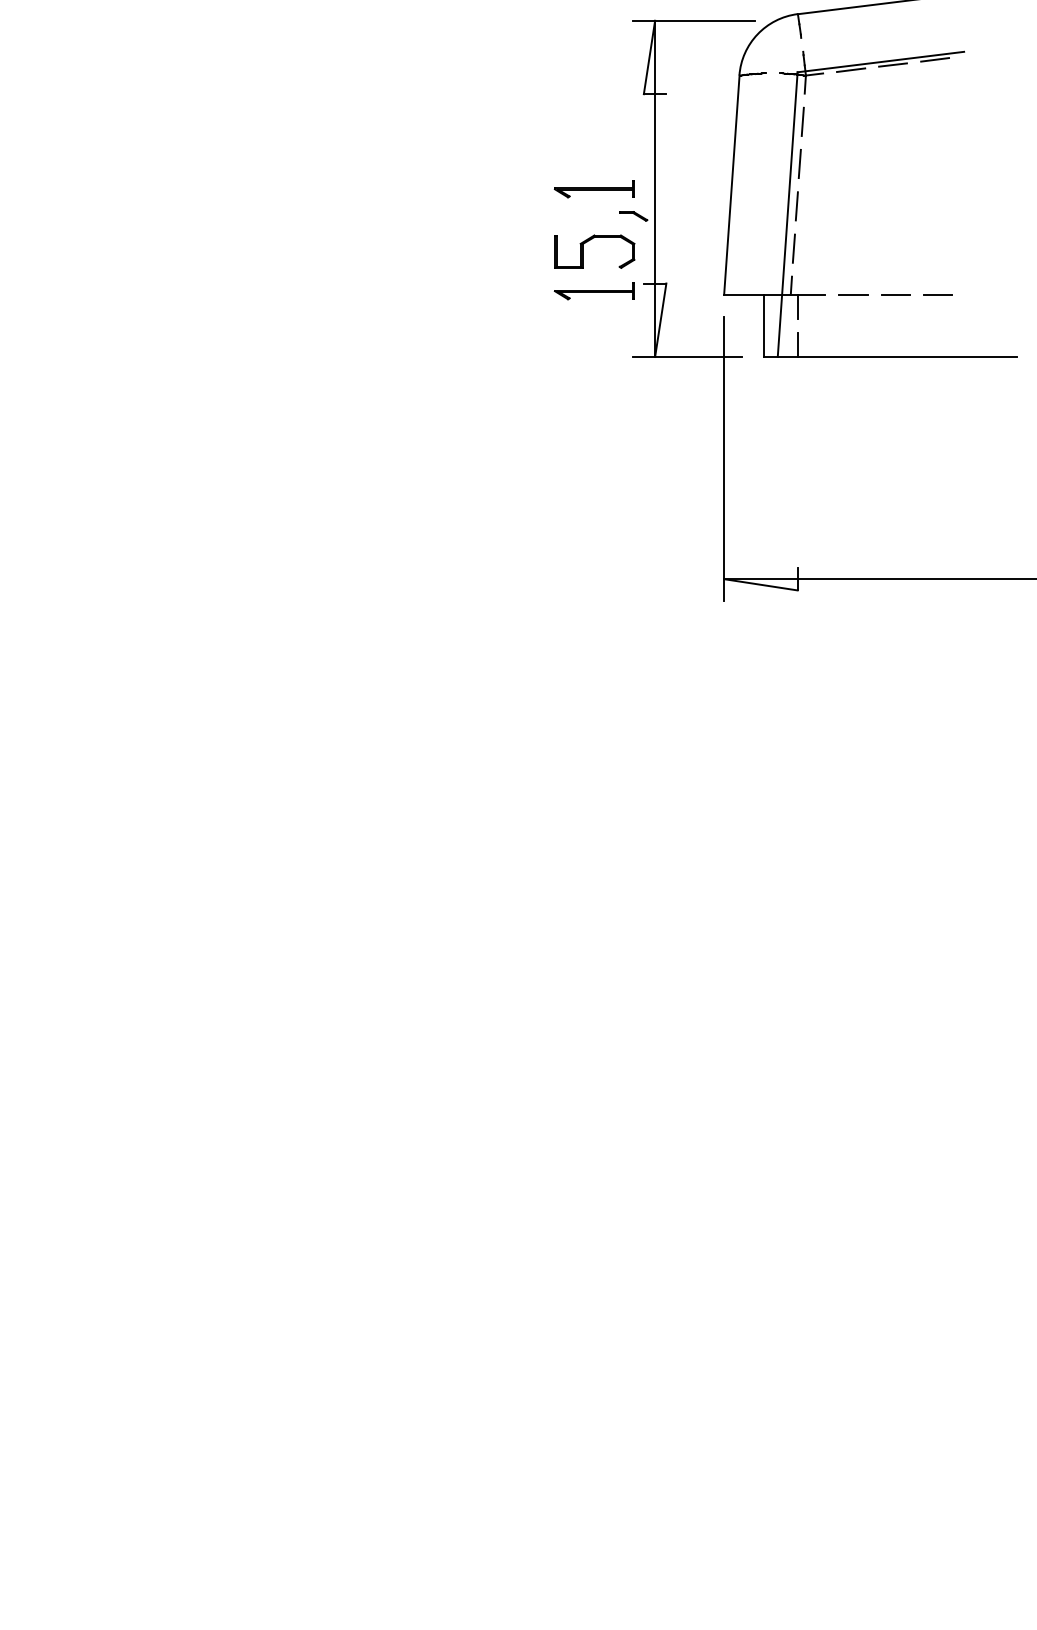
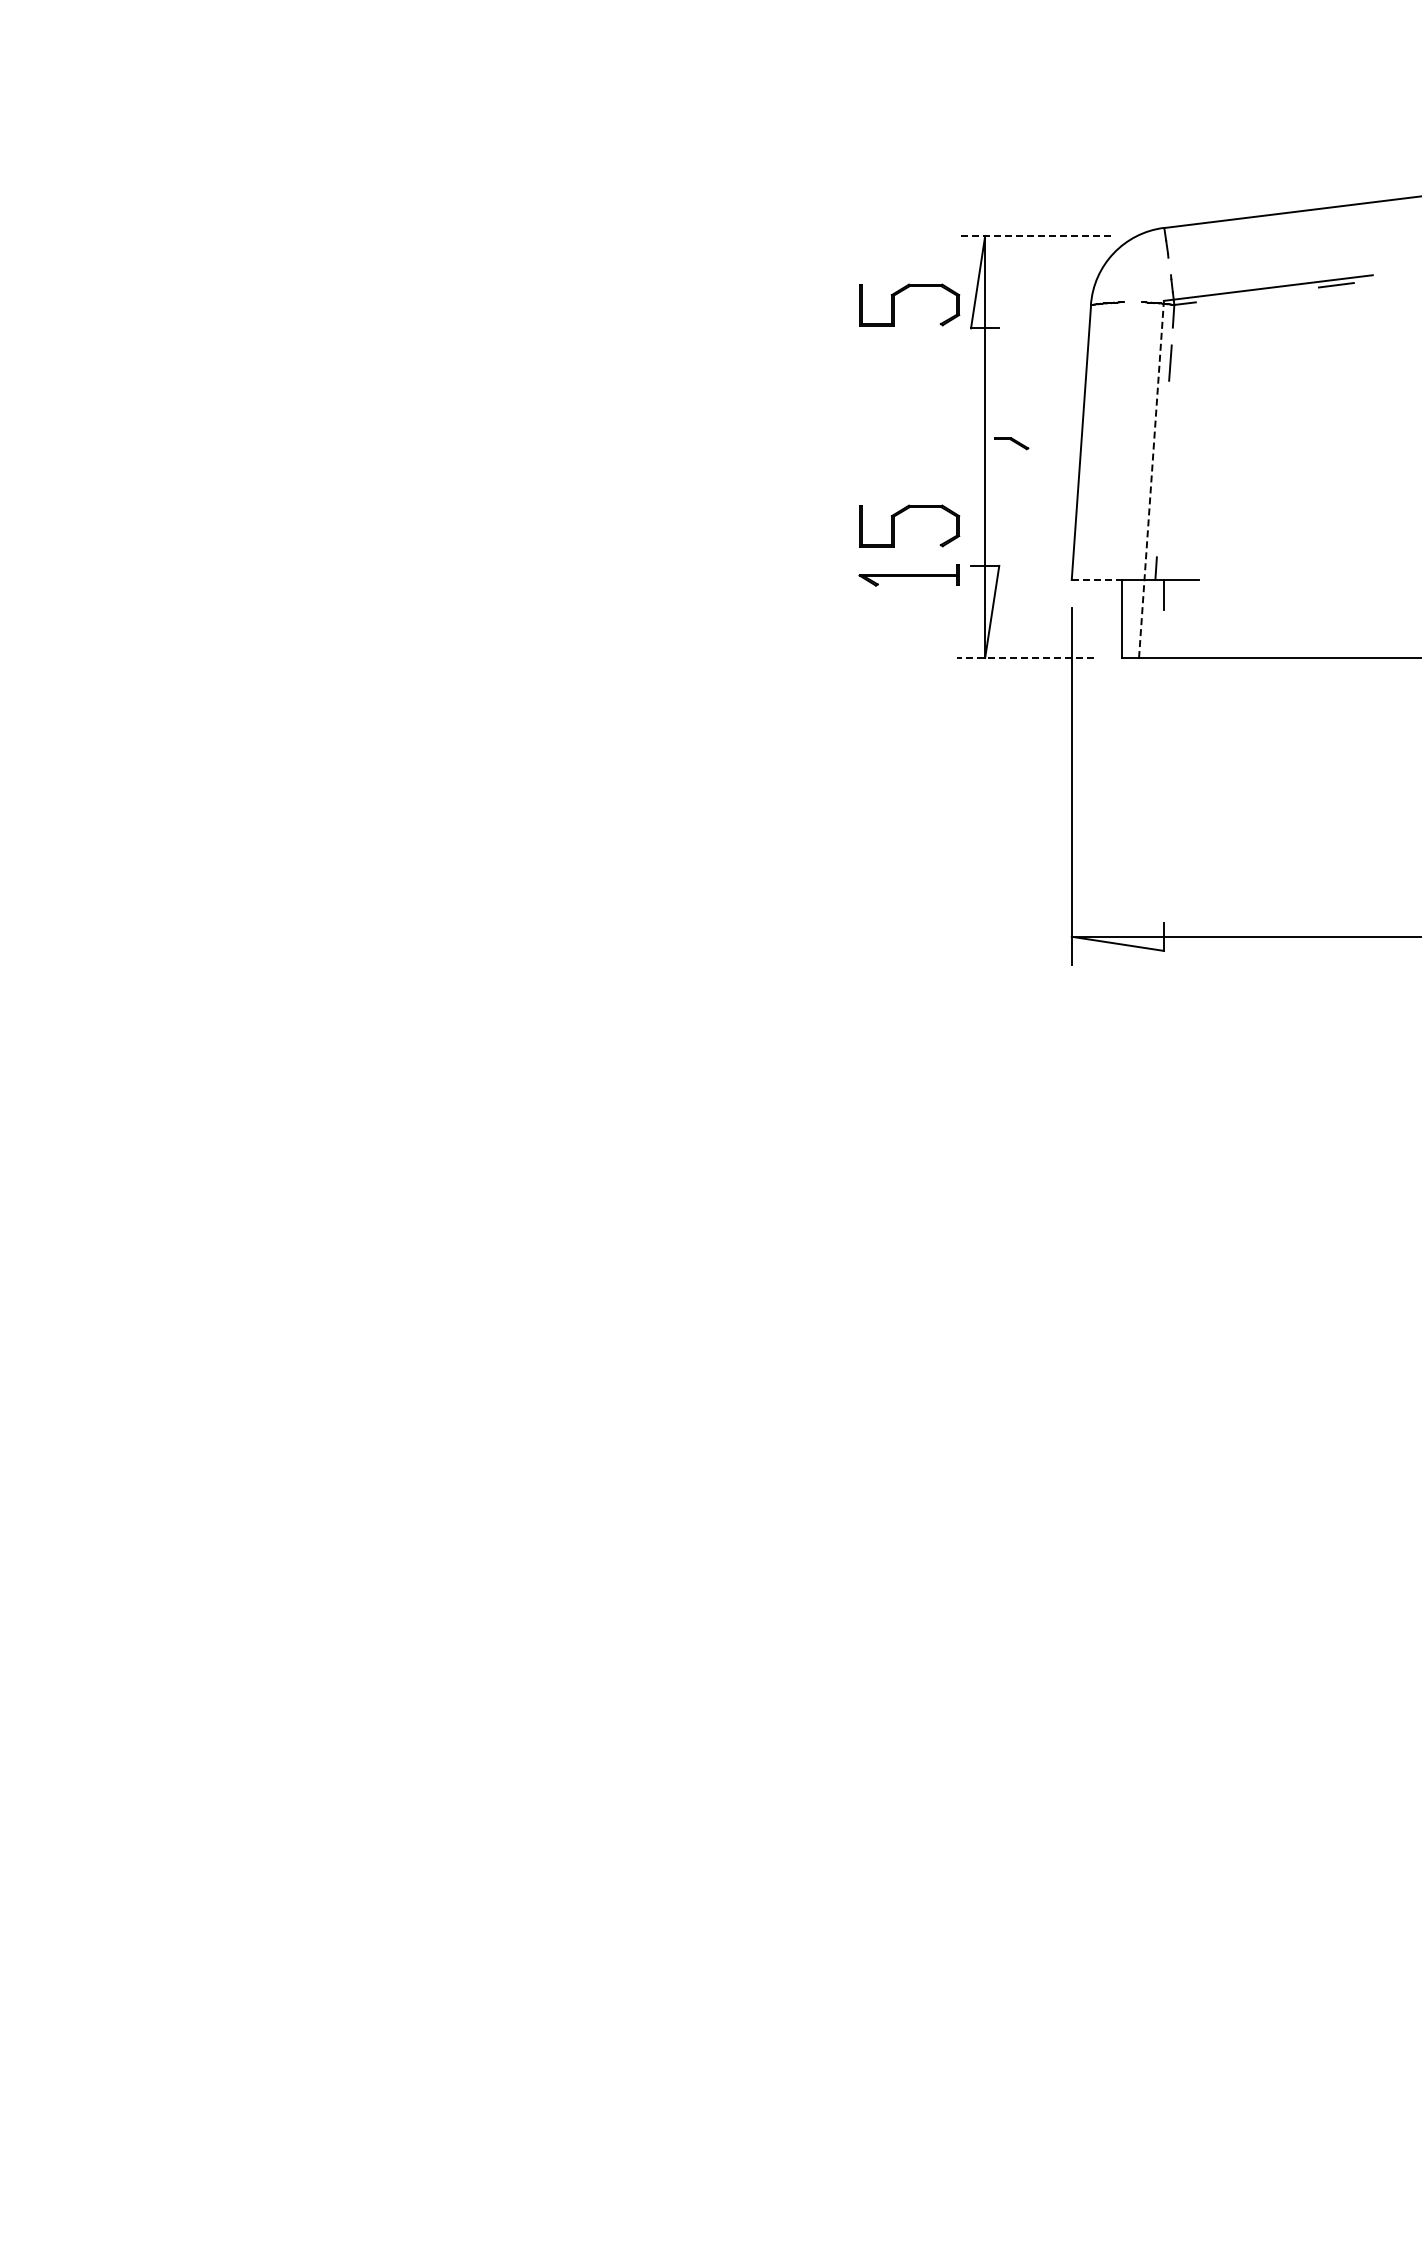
line: (694, 20) -> (1034, 236), solid -> dashed
line: (892, 64) -> (1283, 291), removed
part: (588, 65) -> (901, 292), added
line: (850, 70) -> (1230, 298), removed
line: (799, 163) -> (1166, 415), removed
part: (594, 189) -> (908, 447), removed
line: (796, 205) -> (1162, 468), removed
line: (787, 213) -> (1151, 478), solid -> dashed
part: (633, 216) -> (1011, 443), moved
line: (793, 248) -> (1158, 521), removed
line: (938, 294) -> (1340, 579), removed
line: (744, 295) -> (1097, 580), solid -> dashed
line: (853, 295) -> (1233, 580), removed
line: (895, 295) -> (1286, 580), removed
line: (797, 344) -> (1163, 642), removed
line: (687, 357) -> (1025, 658), solid -> dashed

